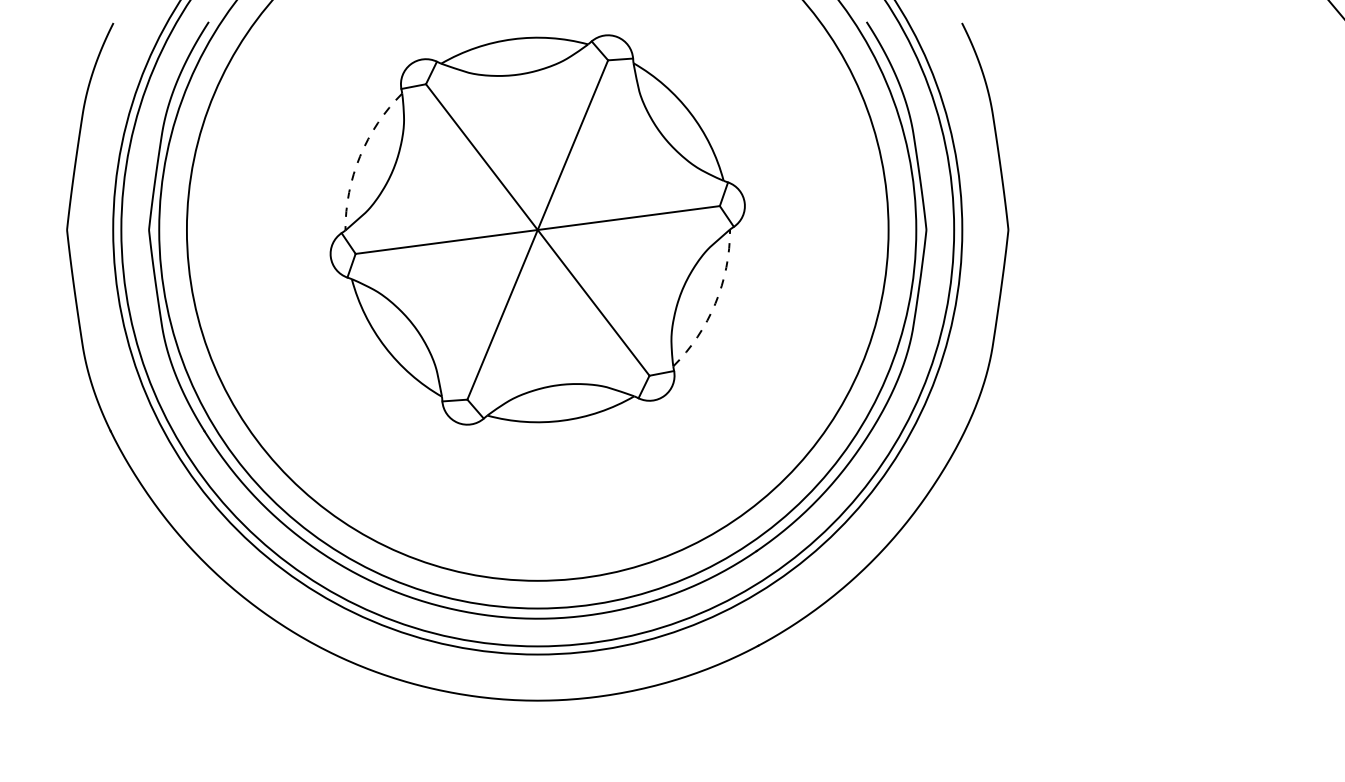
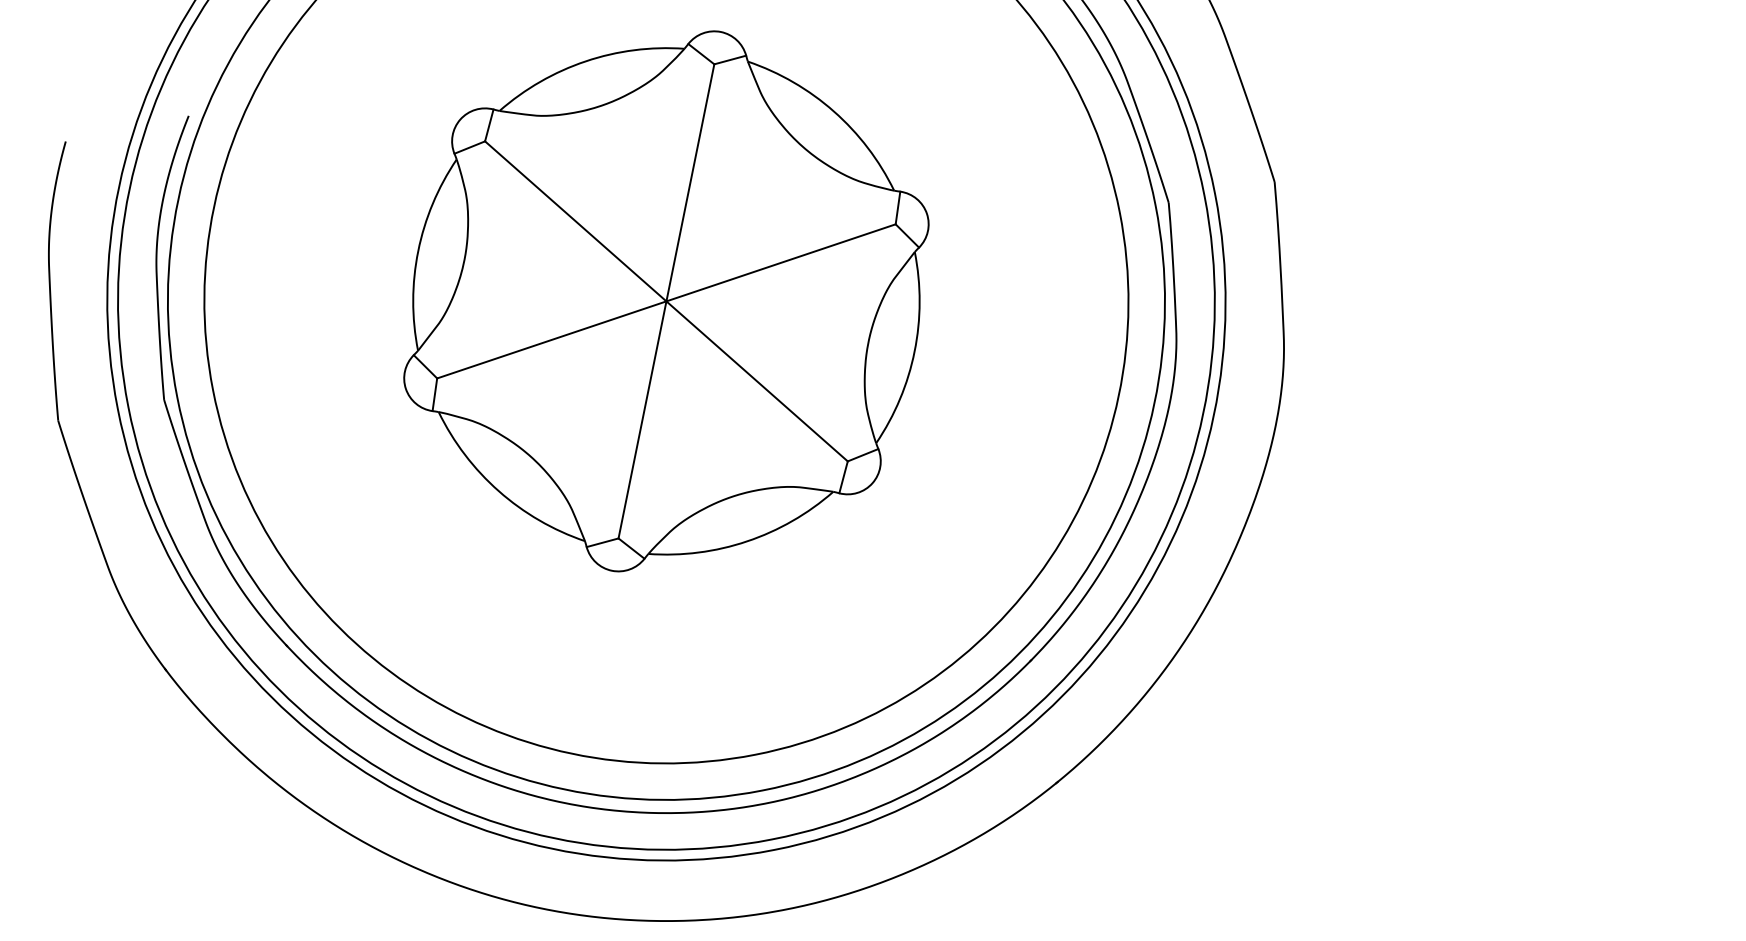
arc: (360, 156) -> (418, 251), dashed -> solid
arc: (715, 303) -> (914, 351), dashed -> solid

